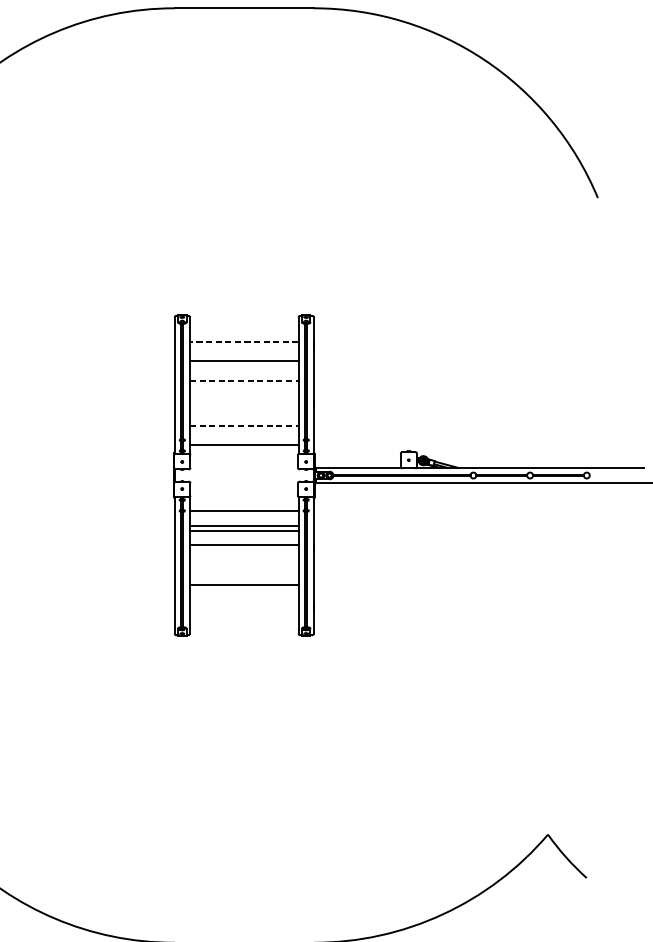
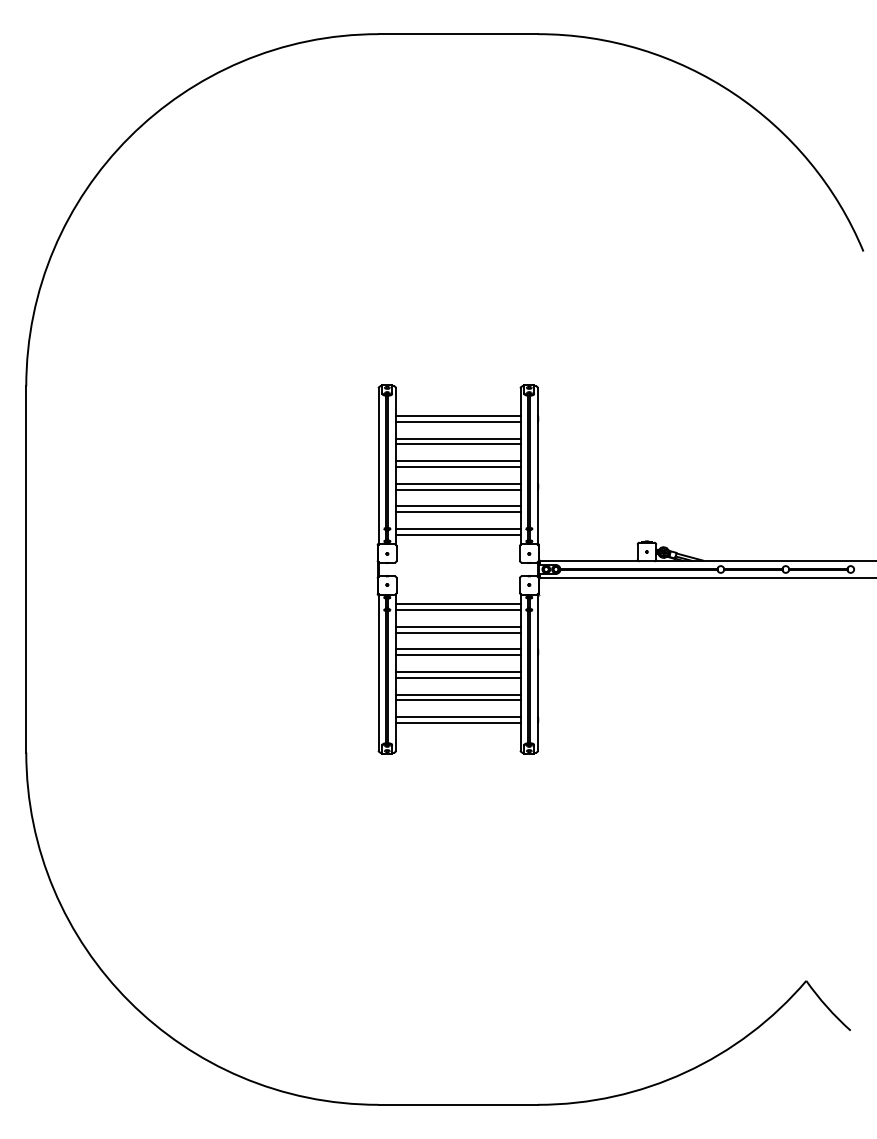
line: (243, 342) -> (457, 416), dashed -> solid
line: (244, 346) -> (458, 421), added
line: (244, 366) -> (458, 444), added
line: (244, 381) -> (458, 461), dashed -> solid
line: (244, 386) -> (458, 467), added
line: (244, 400) -> (458, 483), added
line: (244, 405) -> (458, 489), added
line: (244, 420) -> (458, 506), added
line: (244, 425) -> (458, 512), dashed -> solid
line: (244, 439) -> (458, 528), added
line: (244, 506) -> (458, 604), added
line: (244, 550) -> (458, 655), added
line: (244, 564) -> (458, 671), added
line: (244, 569) -> (458, 677), added
line: (244, 589) -> (458, 700), added
line: (244, 604) -> (458, 717), added
line: (244, 609) -> (458, 722), added

